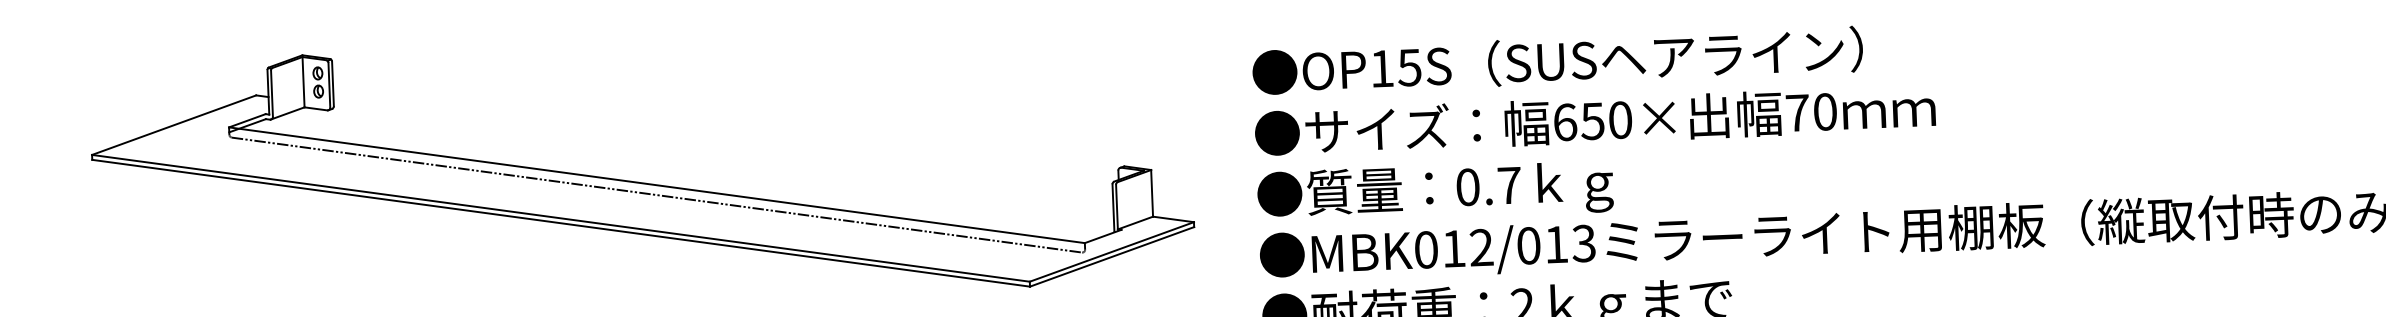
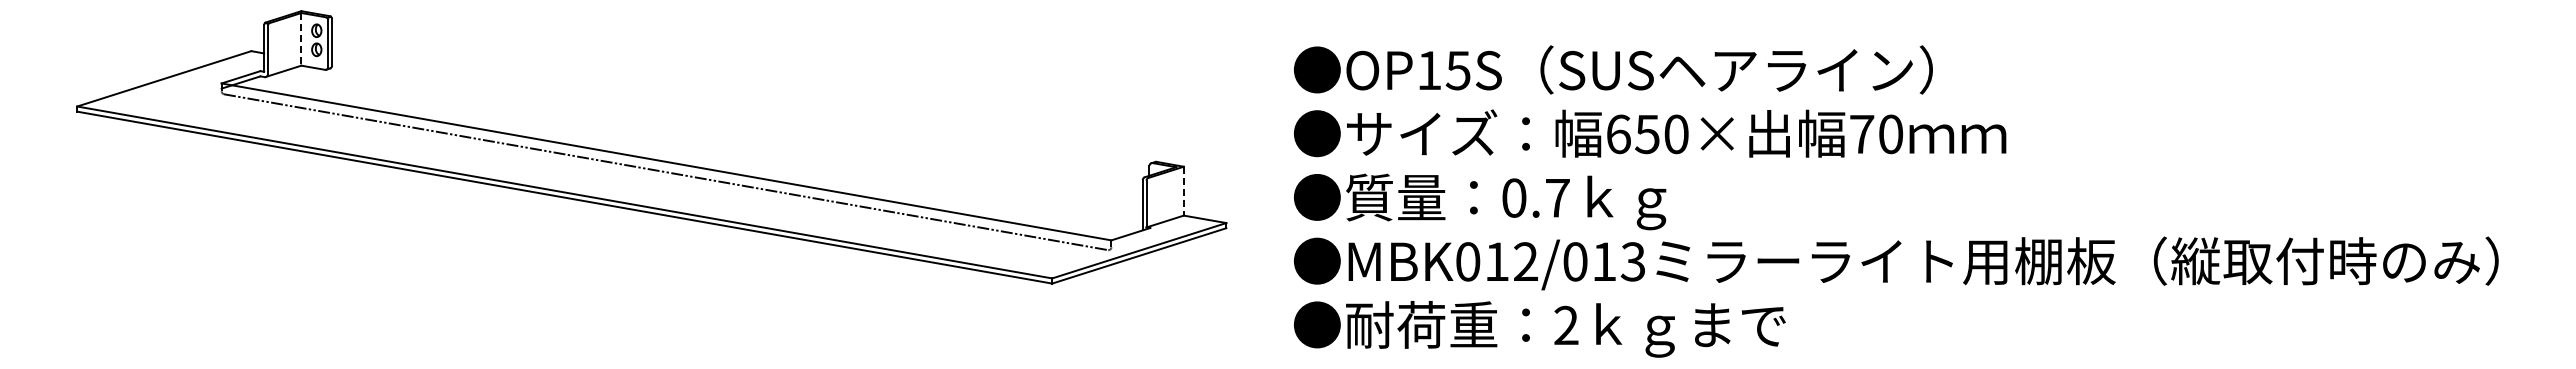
line: (303, 82) -> (301, 39), solid -> dashed
line: (1151, 193) -> (1183, 191), solid -> dashed

